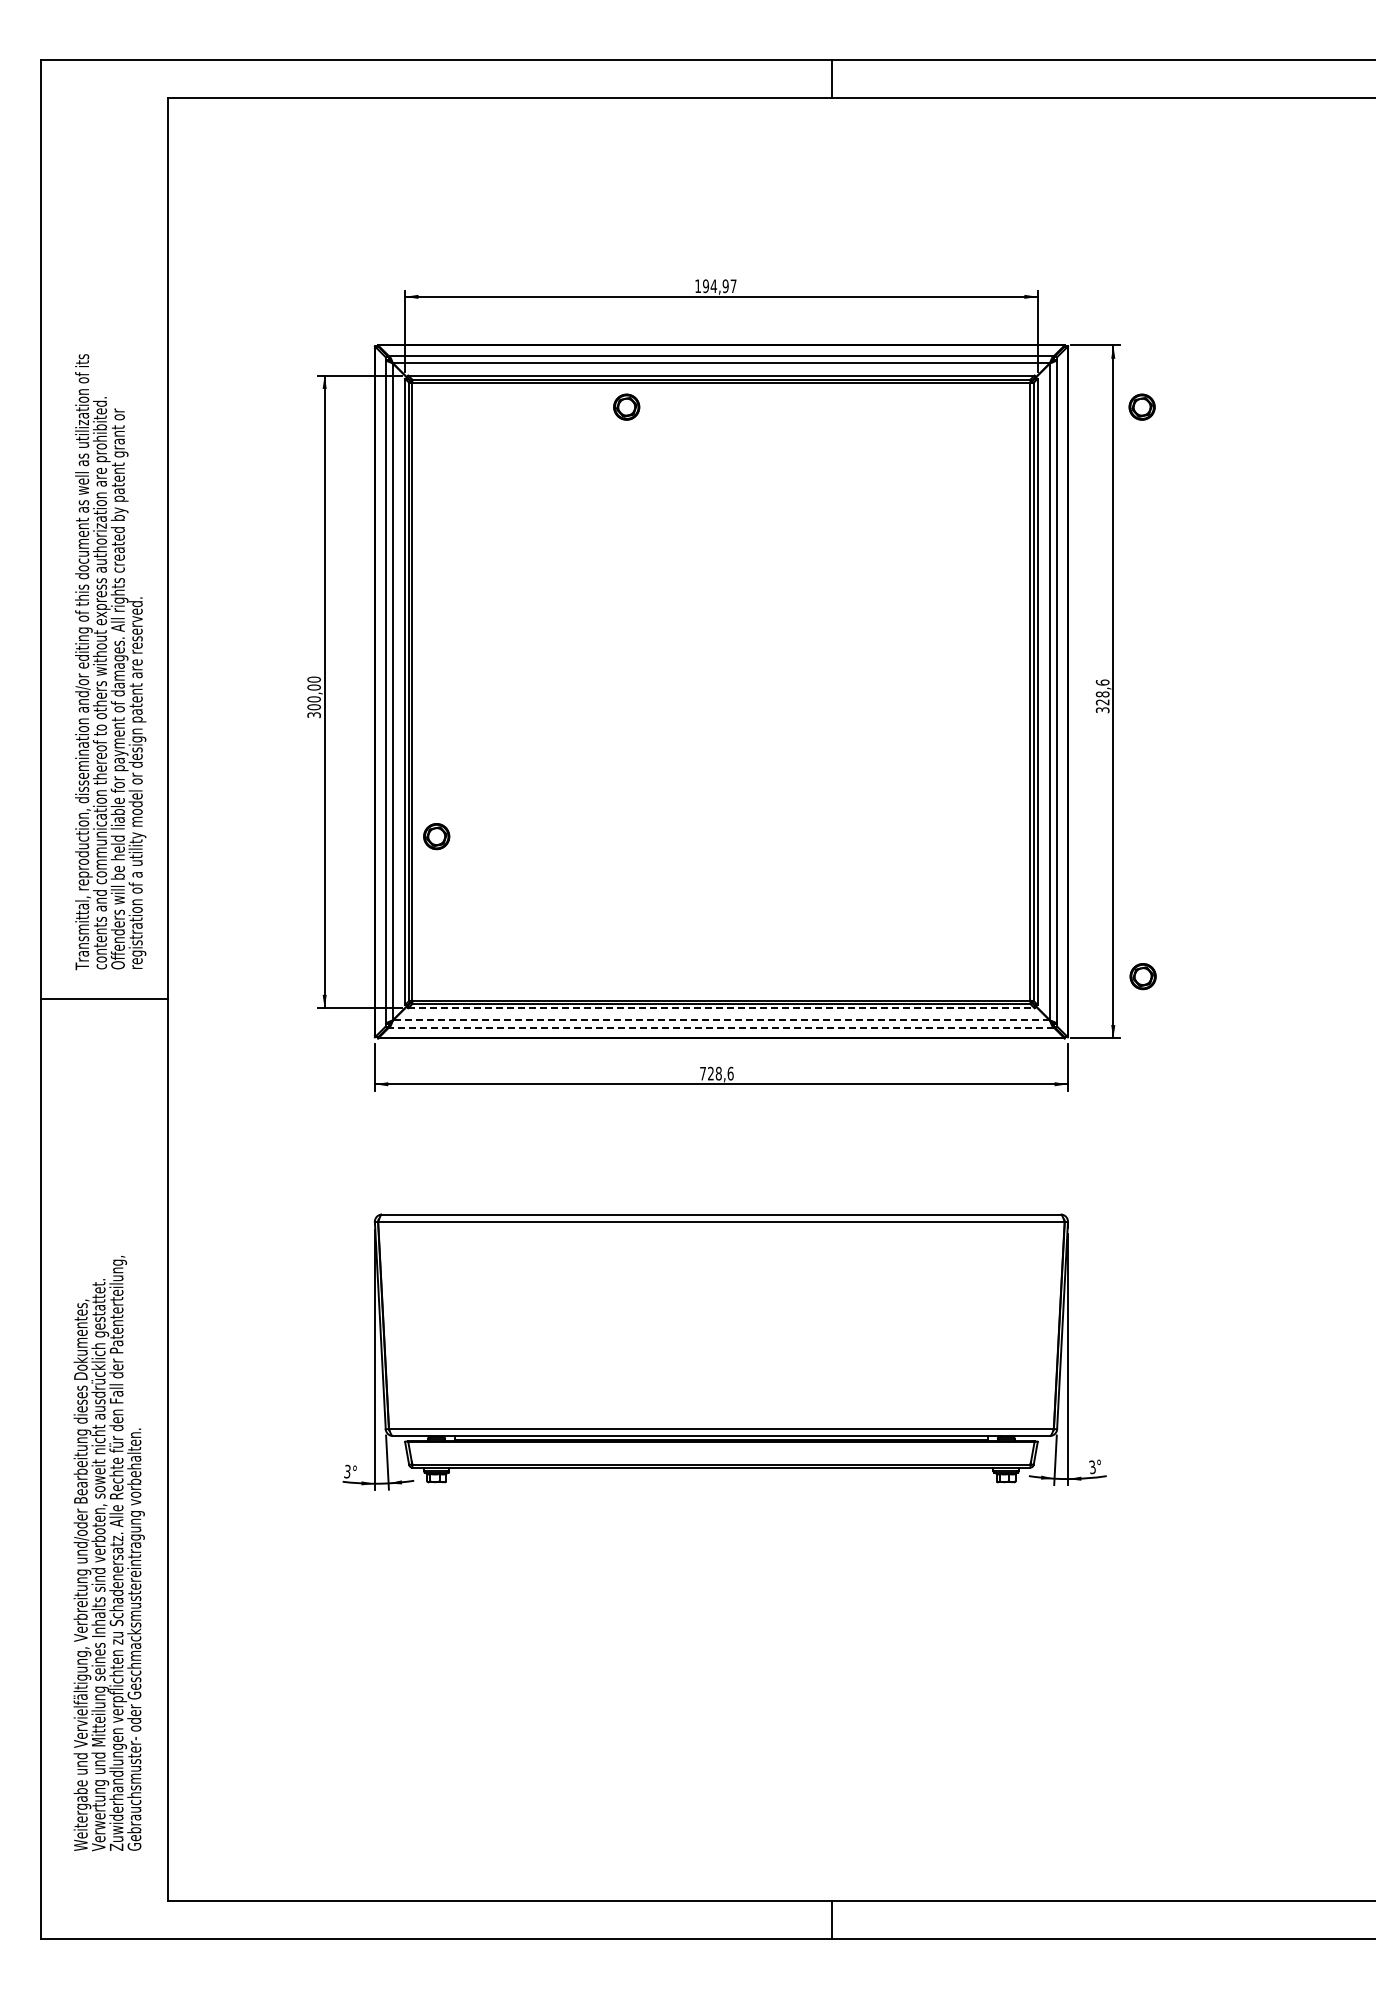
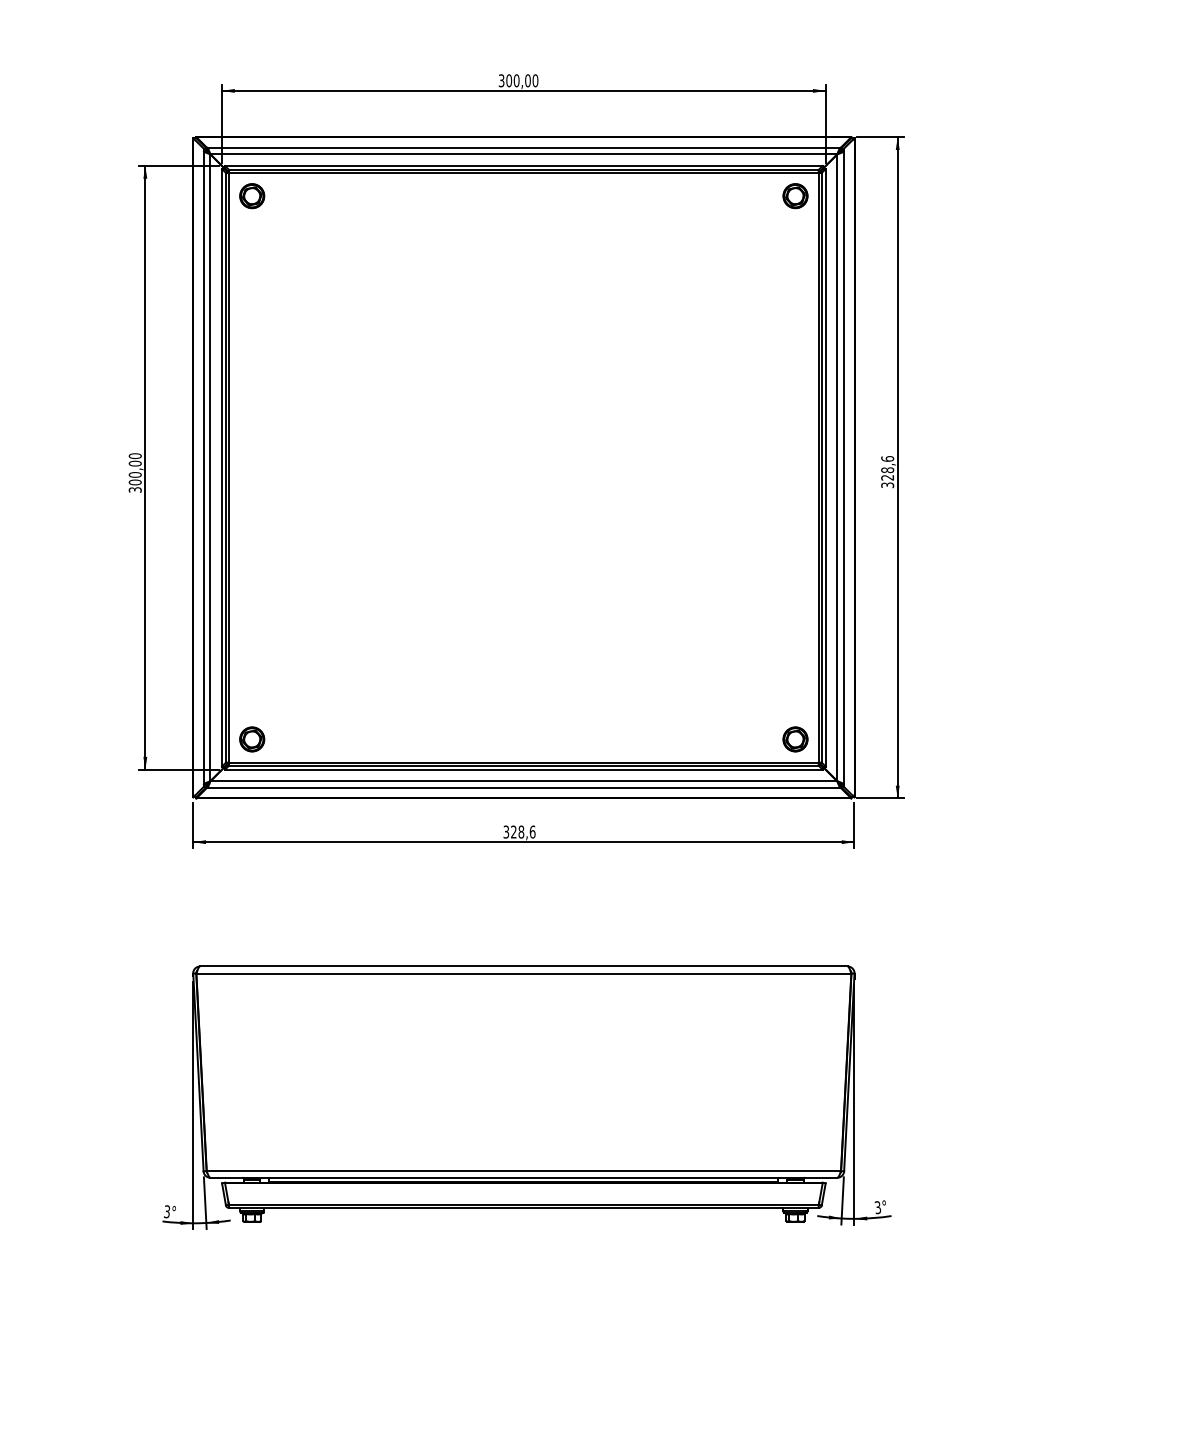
text: (715, 286) -> (518, 81), 194,97 -> 300,00
part: (626, 406) -> (252, 195), moved
part: (1141, 406) -> (794, 195), moved
part: (436, 836) -> (252, 739), moved
part: (1142, 976) -> (794, 739), moved
line: (721, 1008) -> (523, 769), dashed -> solid
line: (721, 1020) -> (523, 781), dashed -> solid
line: (720, 1027) -> (522, 788), dashed -> solid
text: (702, 1073) -> (505, 831), 728,6 -> 328,6

